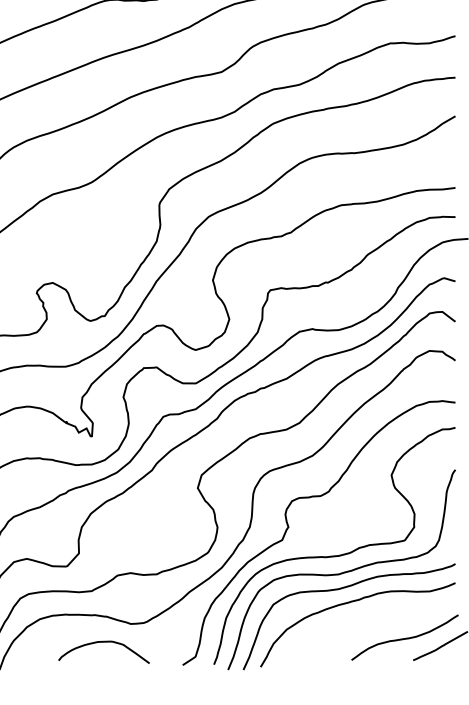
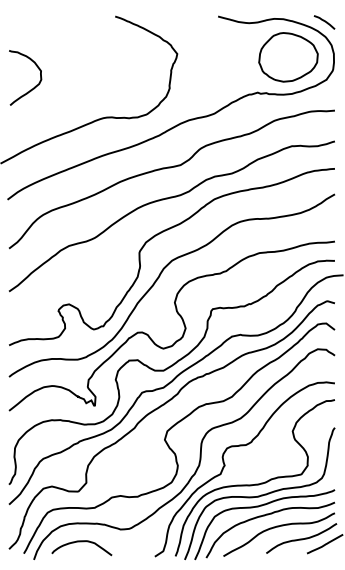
curve: (369, 620) -> (278, 527), added
curve: (103, 643) -> (81, 542), moved

